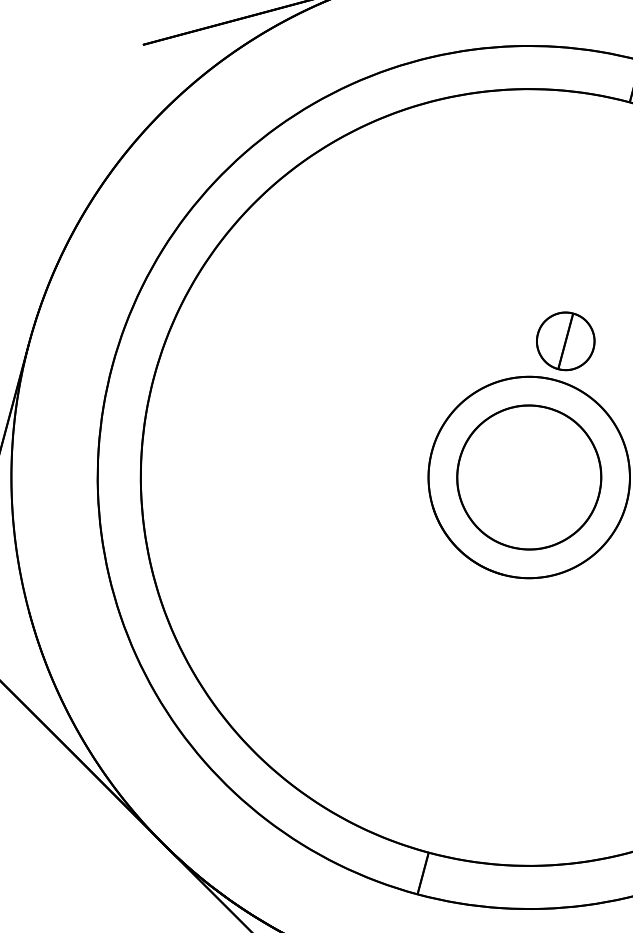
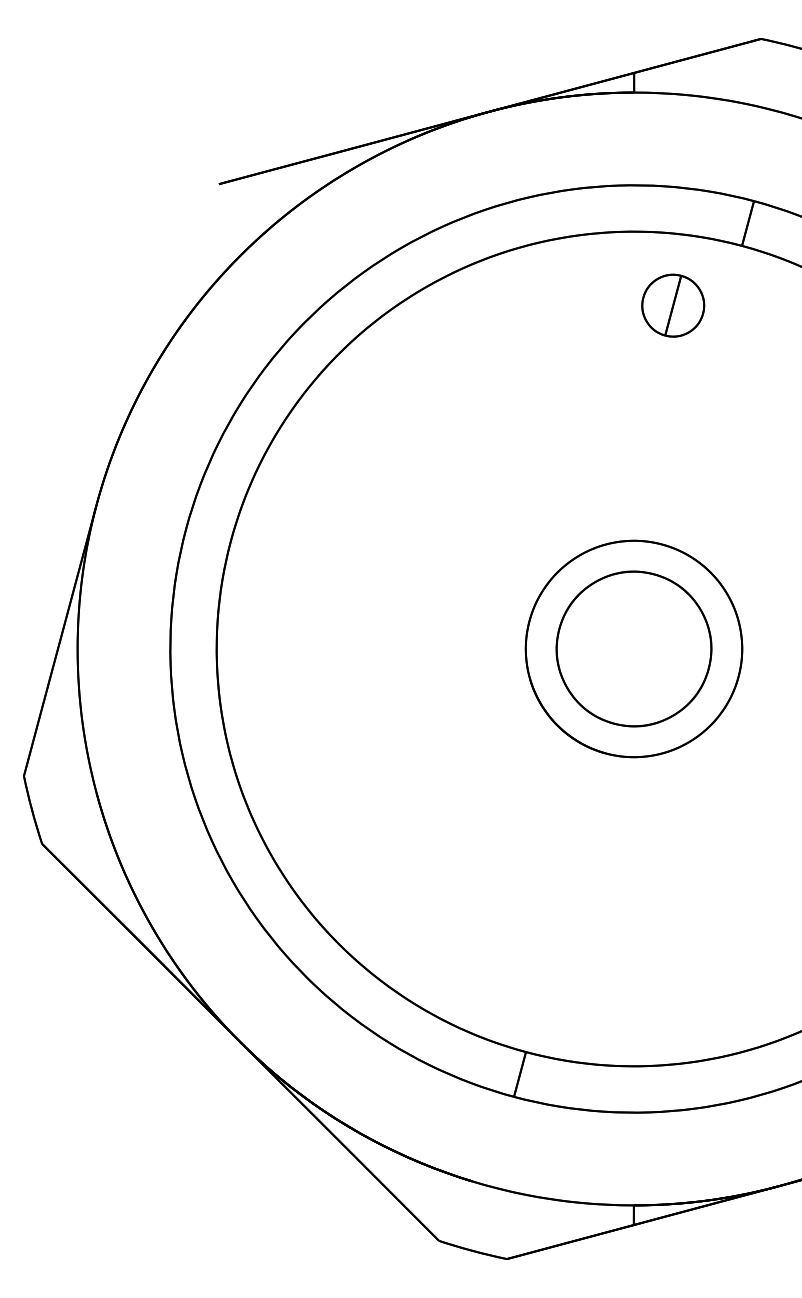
part: (566, 341) -> (673, 305), moved

